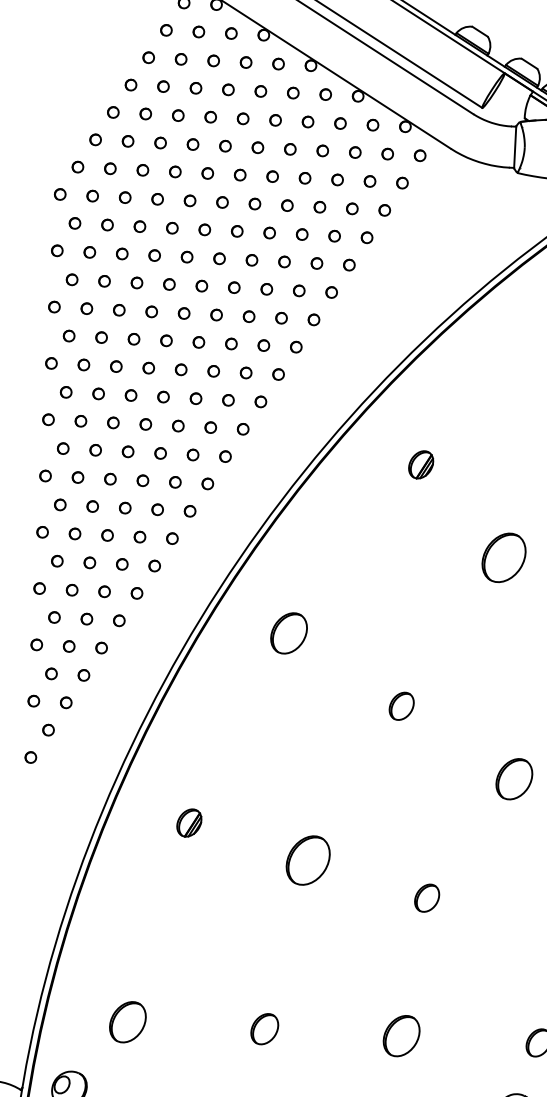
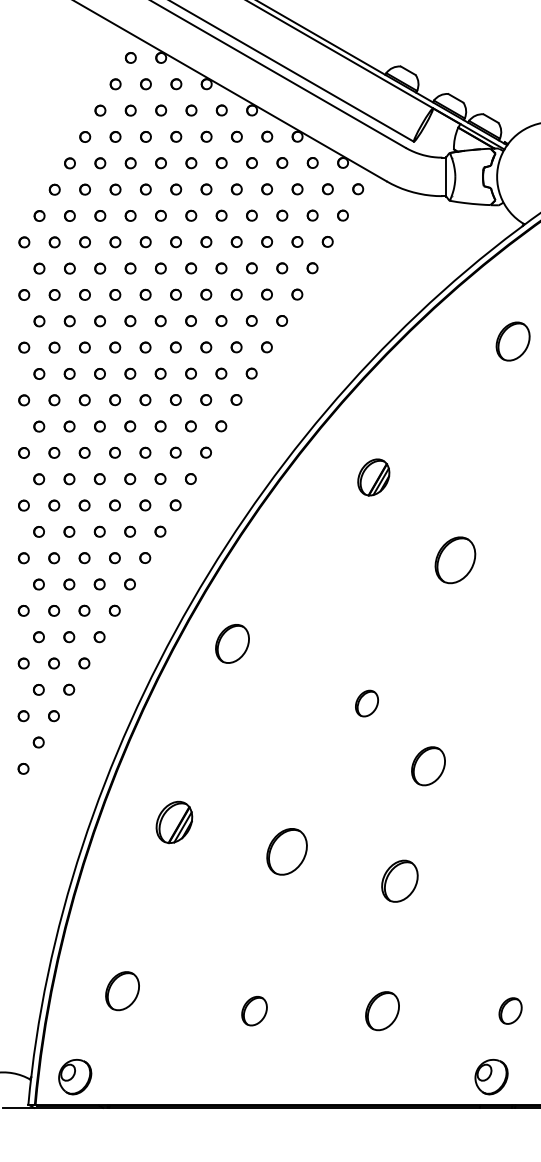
part: (420, 464) -> (373, 477), size x1.4
part: (289, 632) -> (232, 643), moved
part: (514, 779) -> (428, 766), moved
part: (189, 823) -> (174, 822), size x1.6
part: (426, 898) -> (399, 881), size x1.6
part: (127, 1022) -> (122, 991), moved

